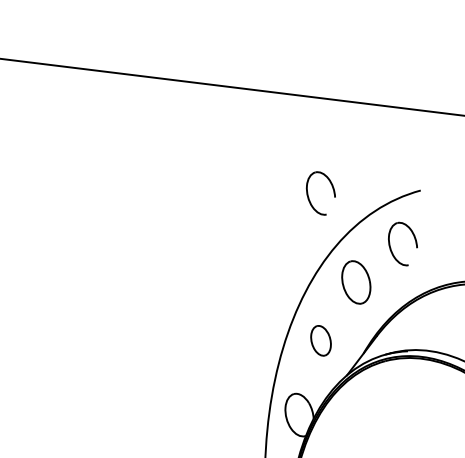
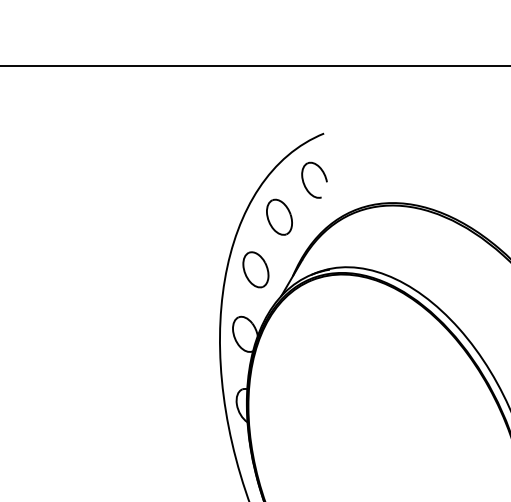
part: (332, 191) -> (250, 143), removed
part: (320, 340) -> (255, 269), size x1.43

